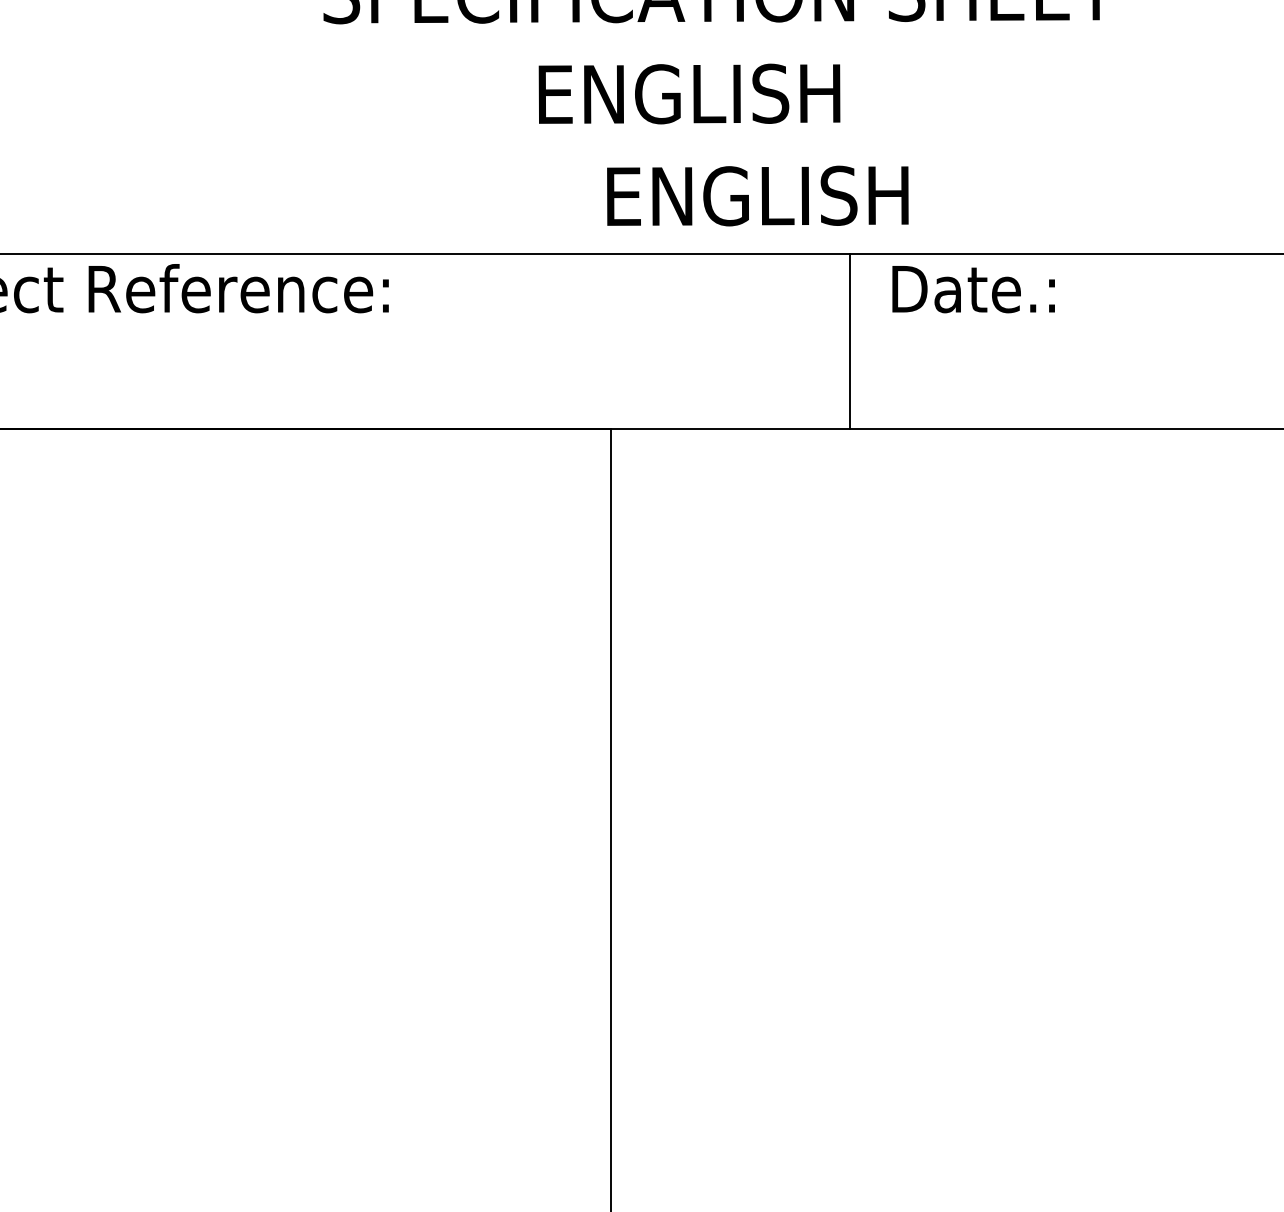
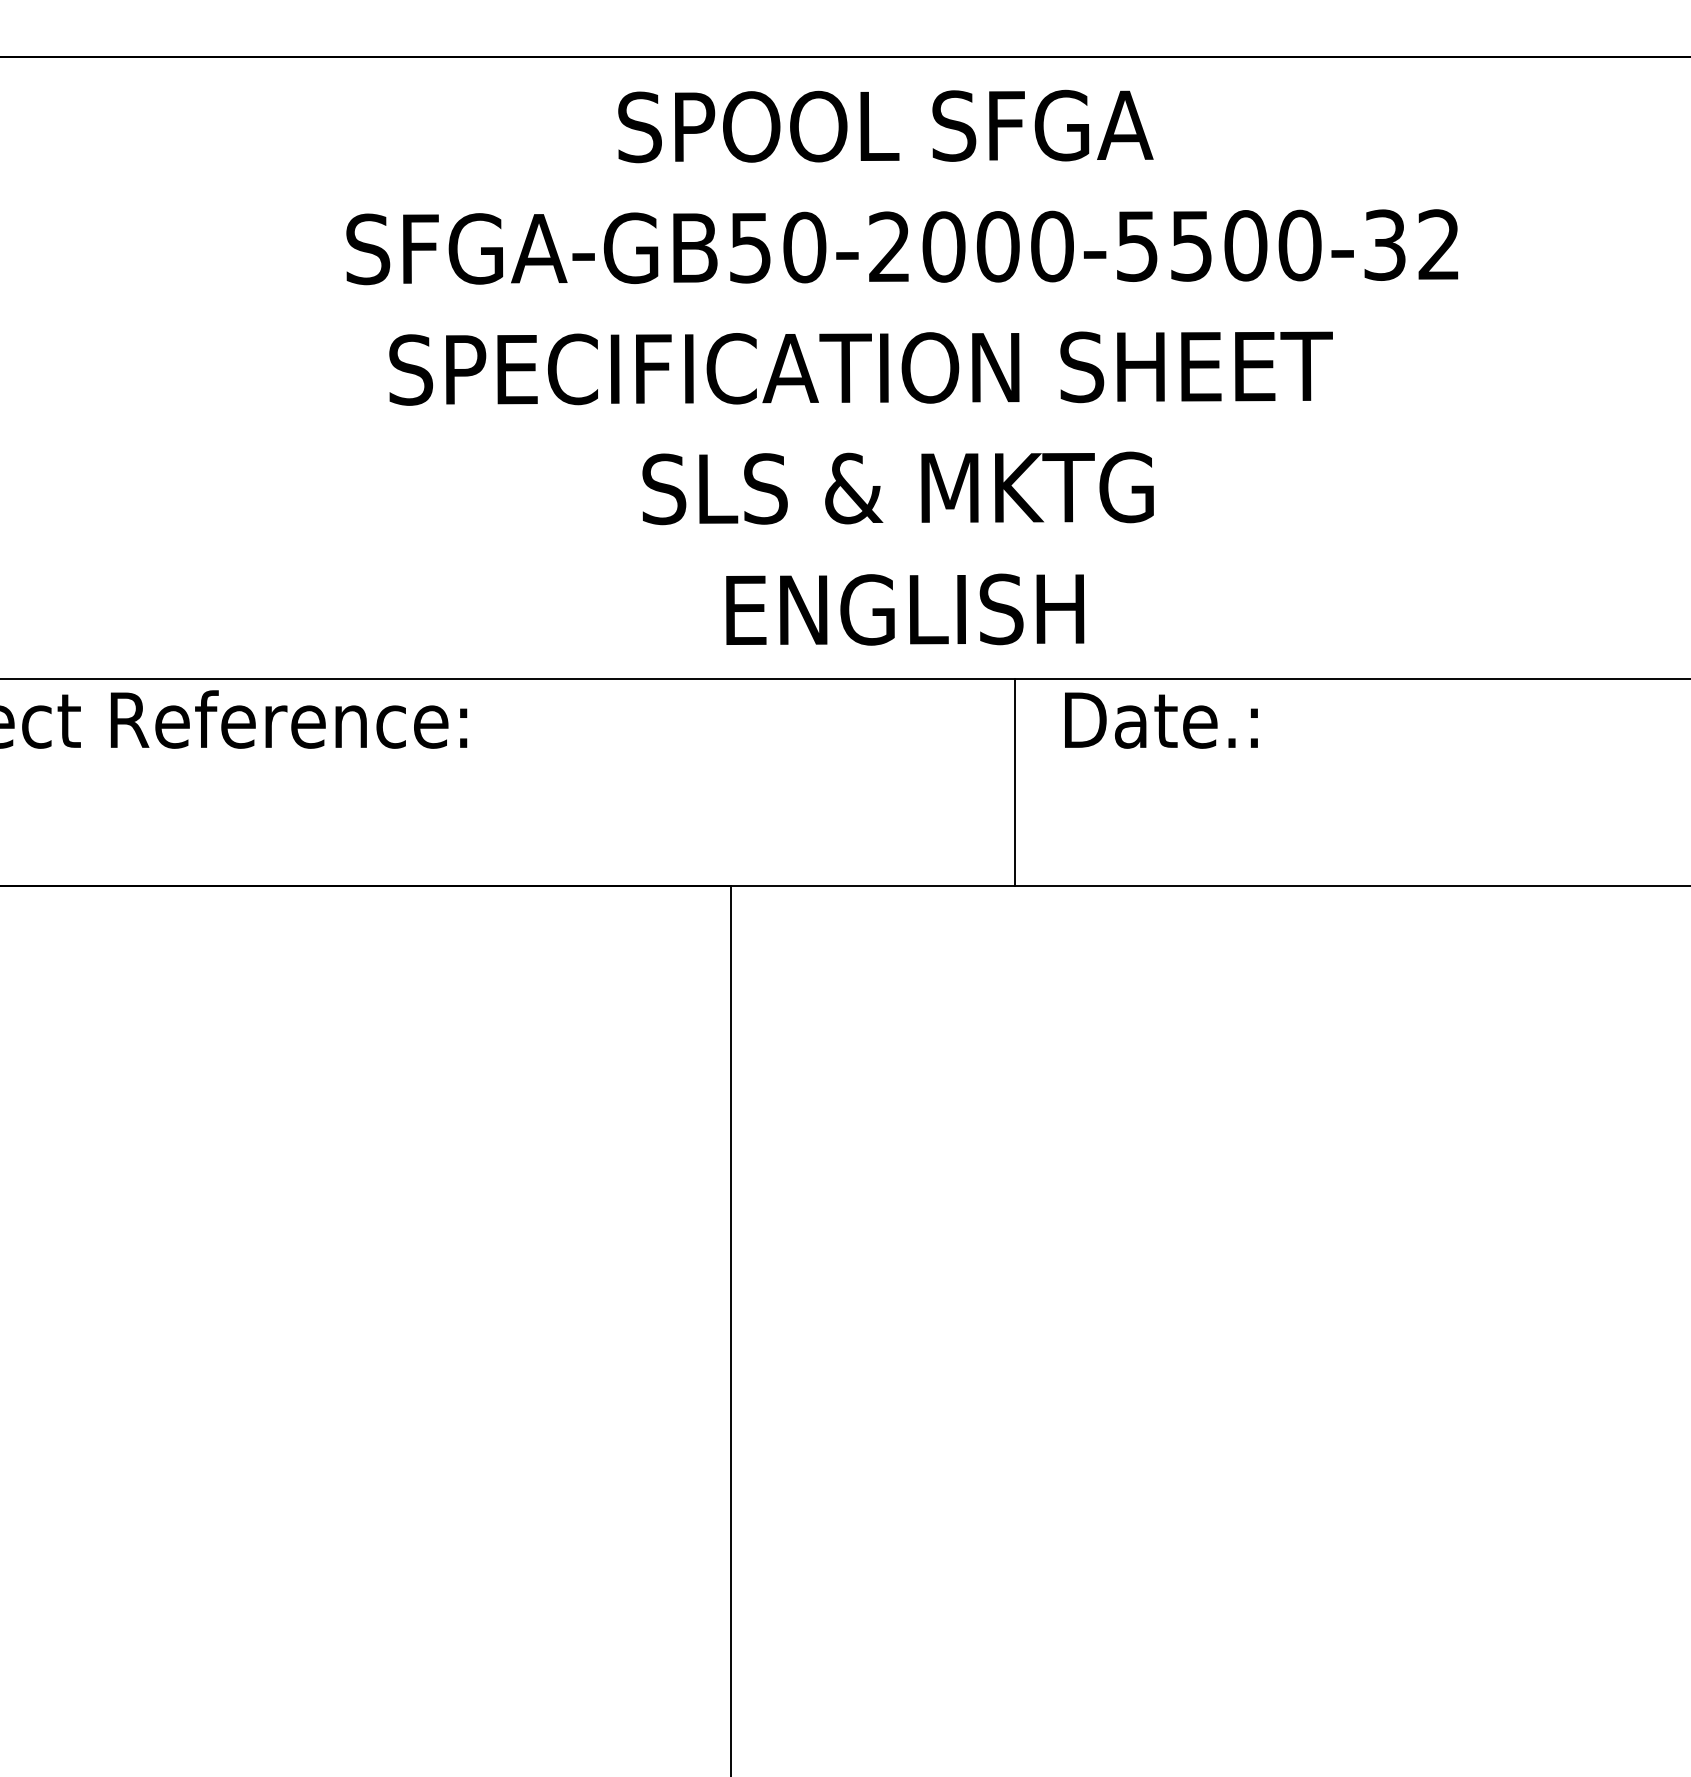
text: (751, 93) -> (897, 488), ENGLISH -> SLS & MKTG

